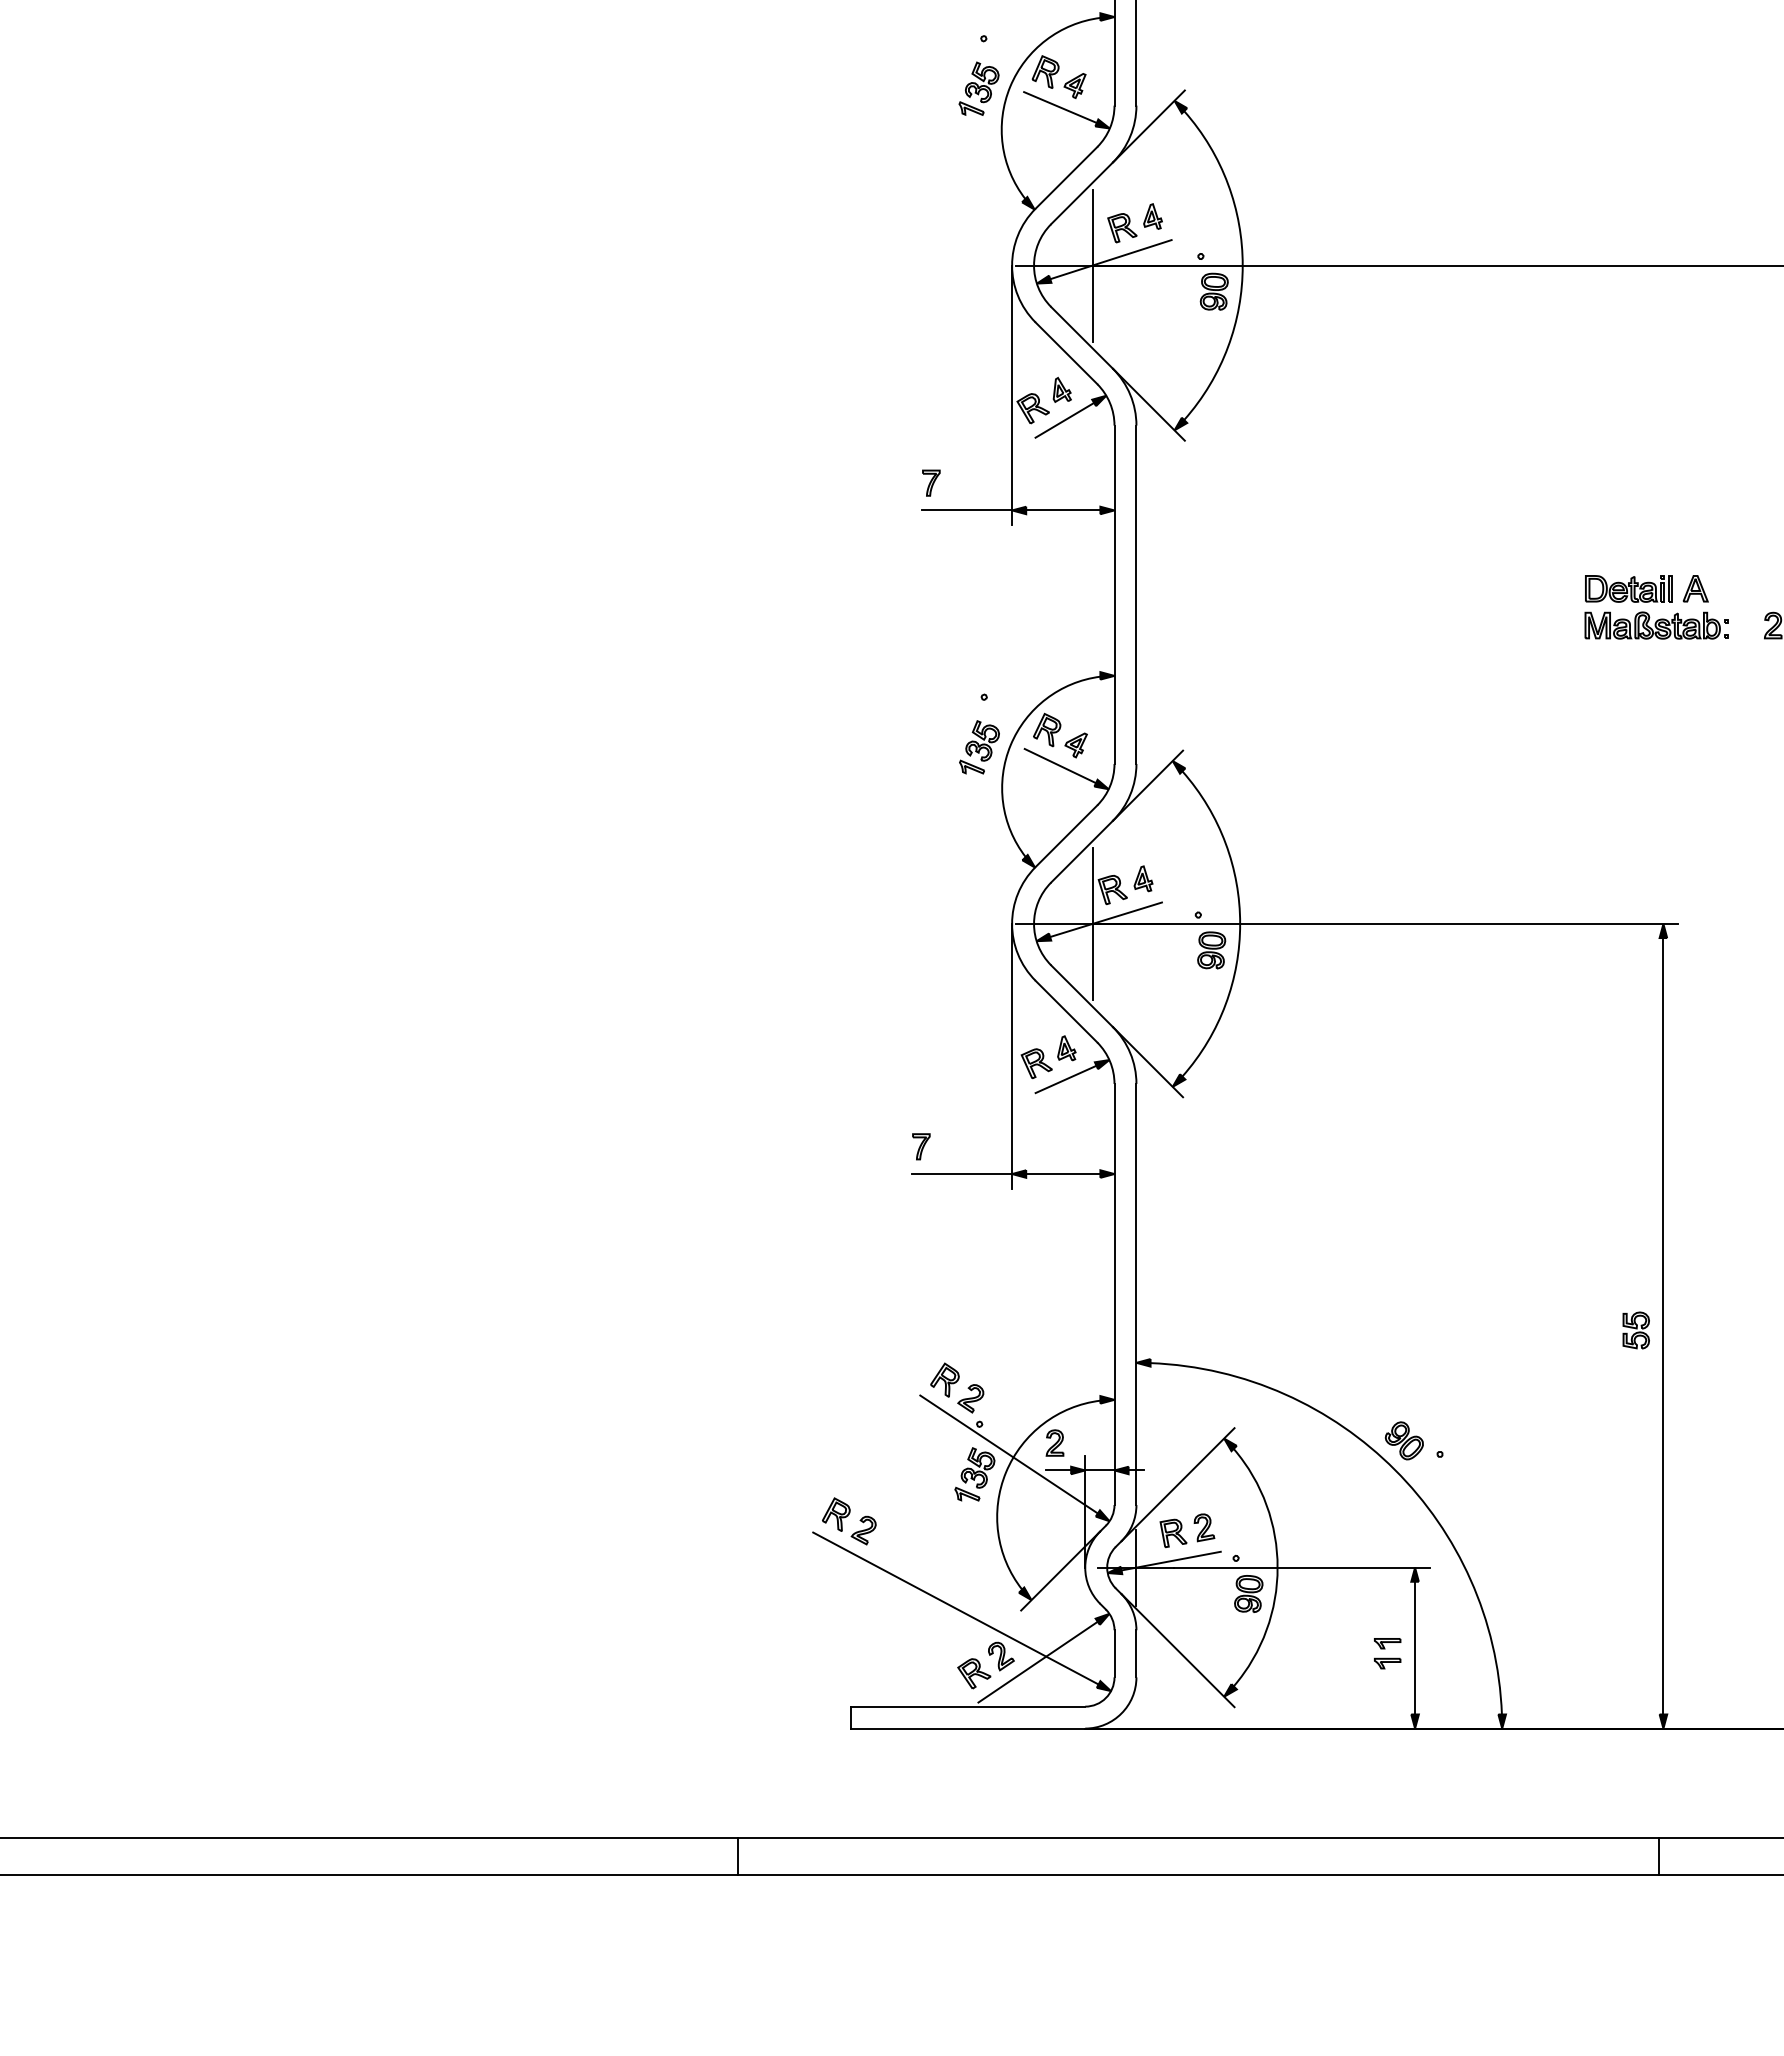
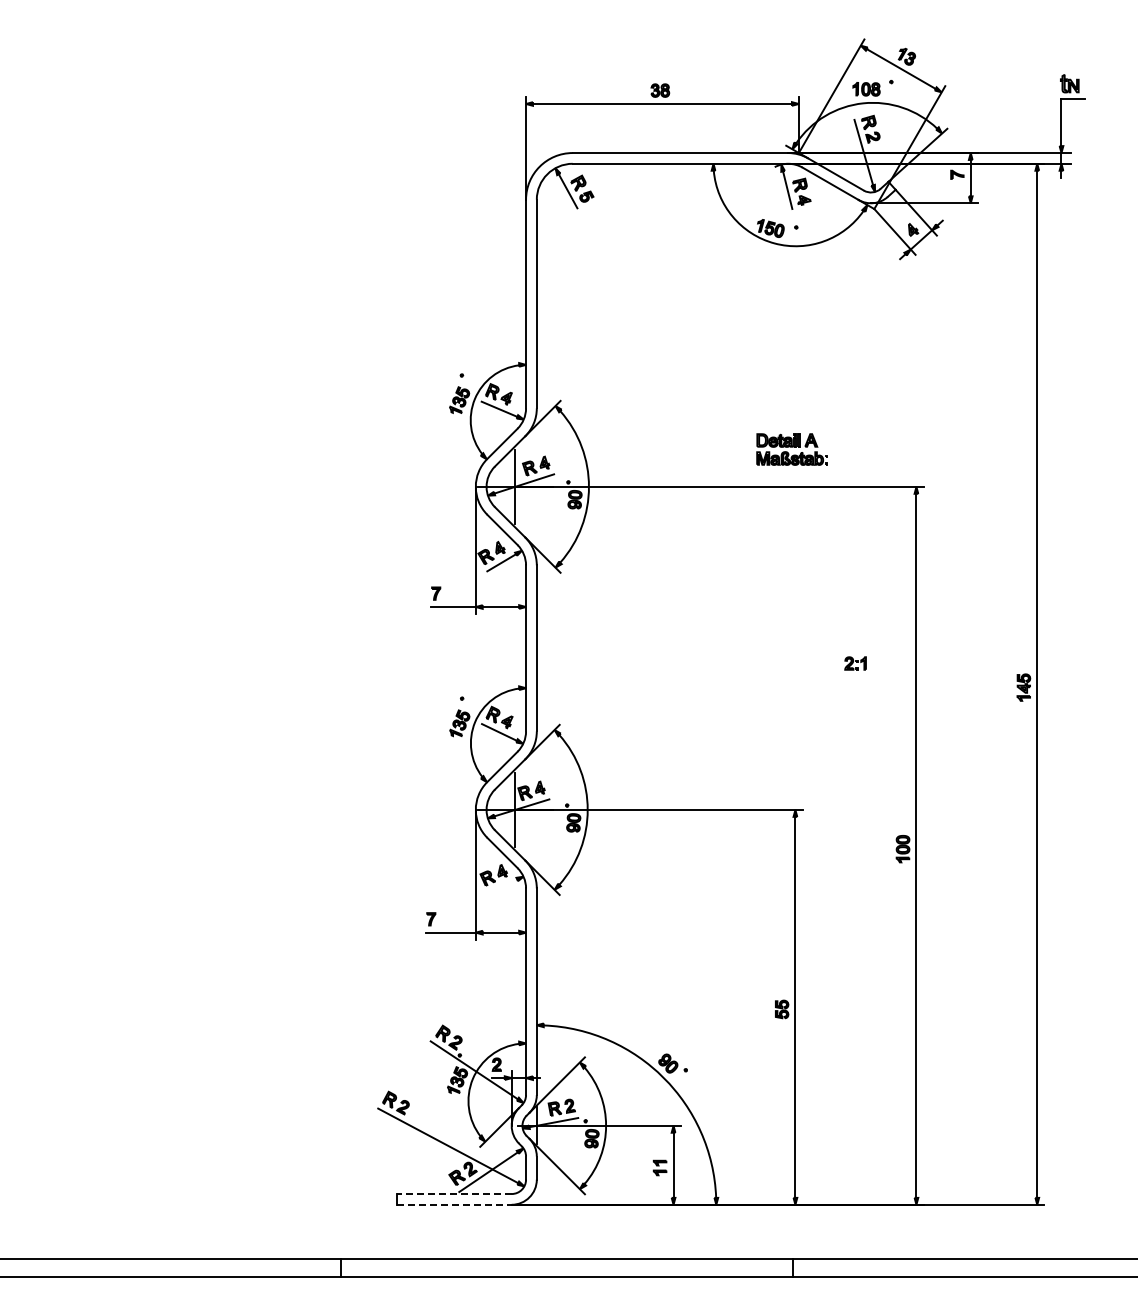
part: (1655, 607) -> (791, 449), moved
line: (1066, 1077) -> (502, 885), removed
line: (966, 1707) -> (453, 1194), solid -> dashed
line: (968, 1727) -> (454, 1204), solid -> dashed

